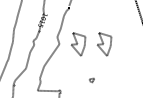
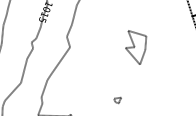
part: (78, 44) -> (98, 47), removed

